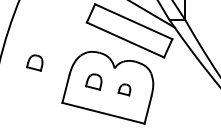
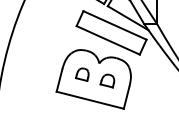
part: (34, 62) -> (33, 58), removed
part: (124, 89) -> (107, 80), size x1.43

